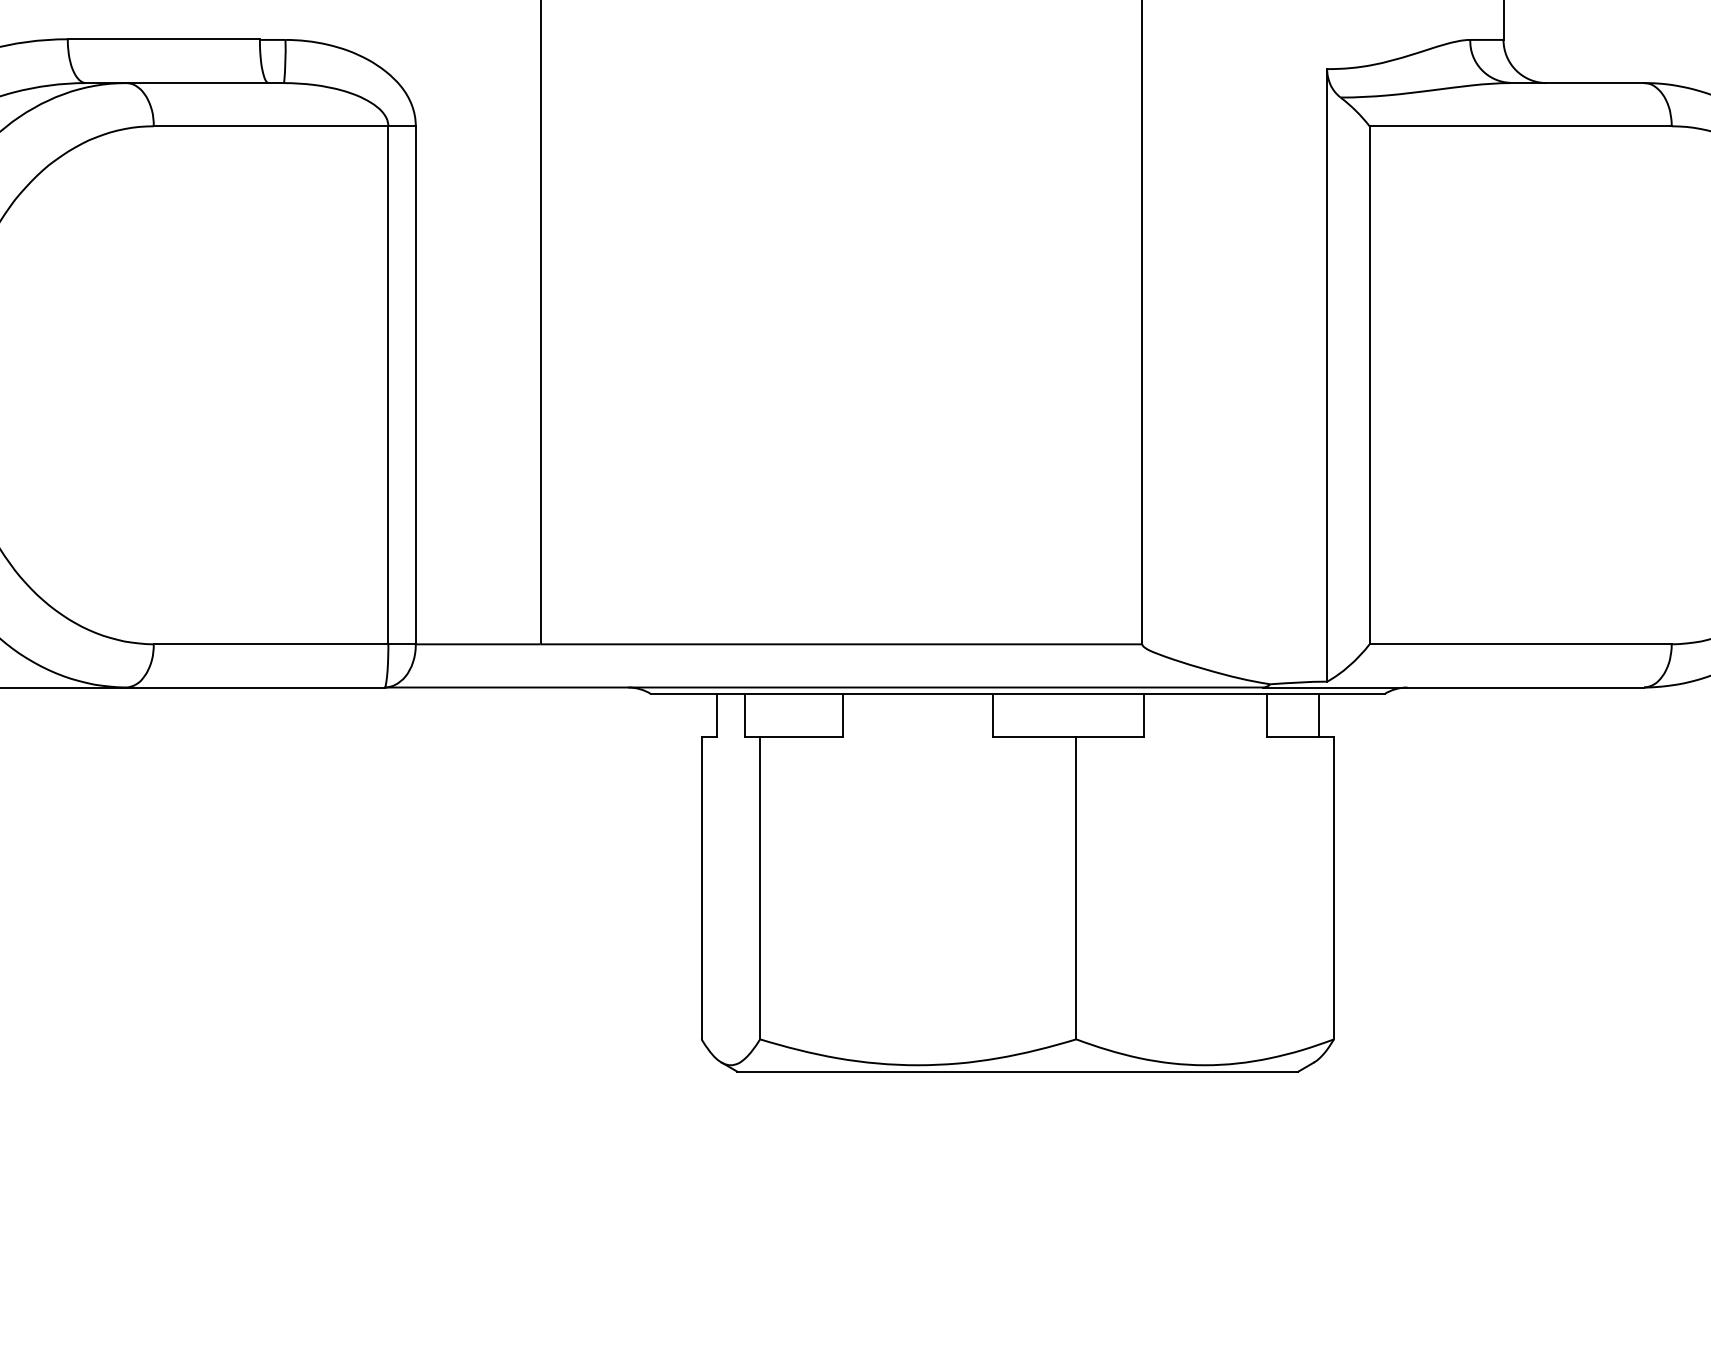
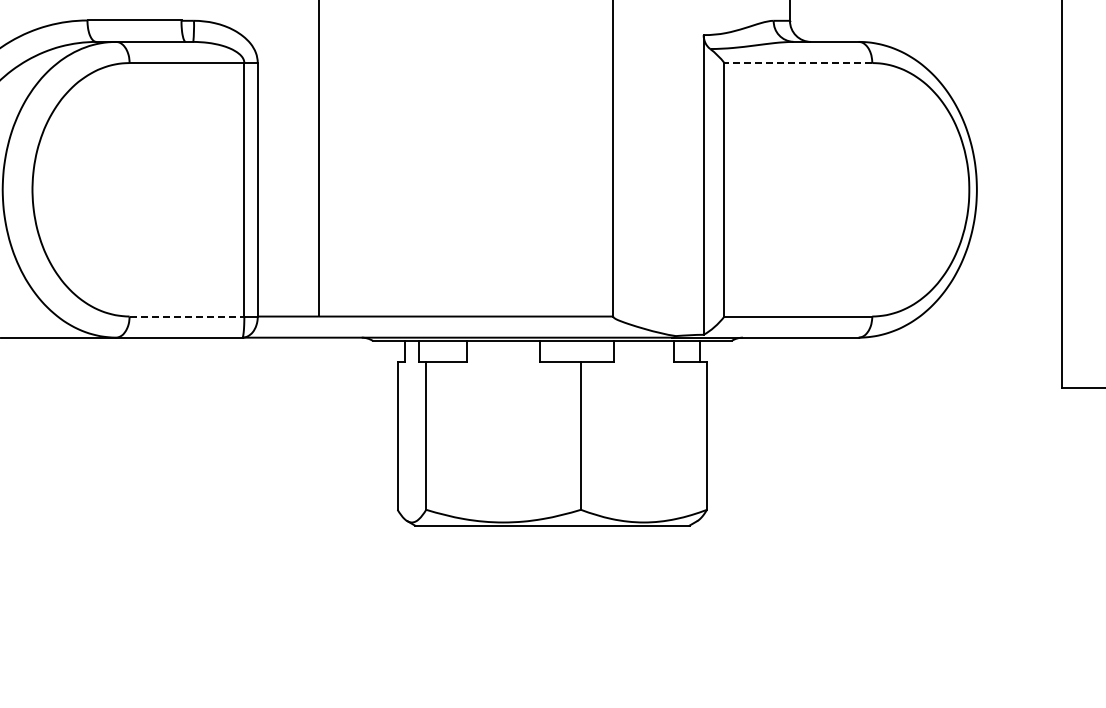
line: (1520, 127) -> (798, 63), solid -> dashed
line: (272, 644) -> (187, 316), solid -> dashed

